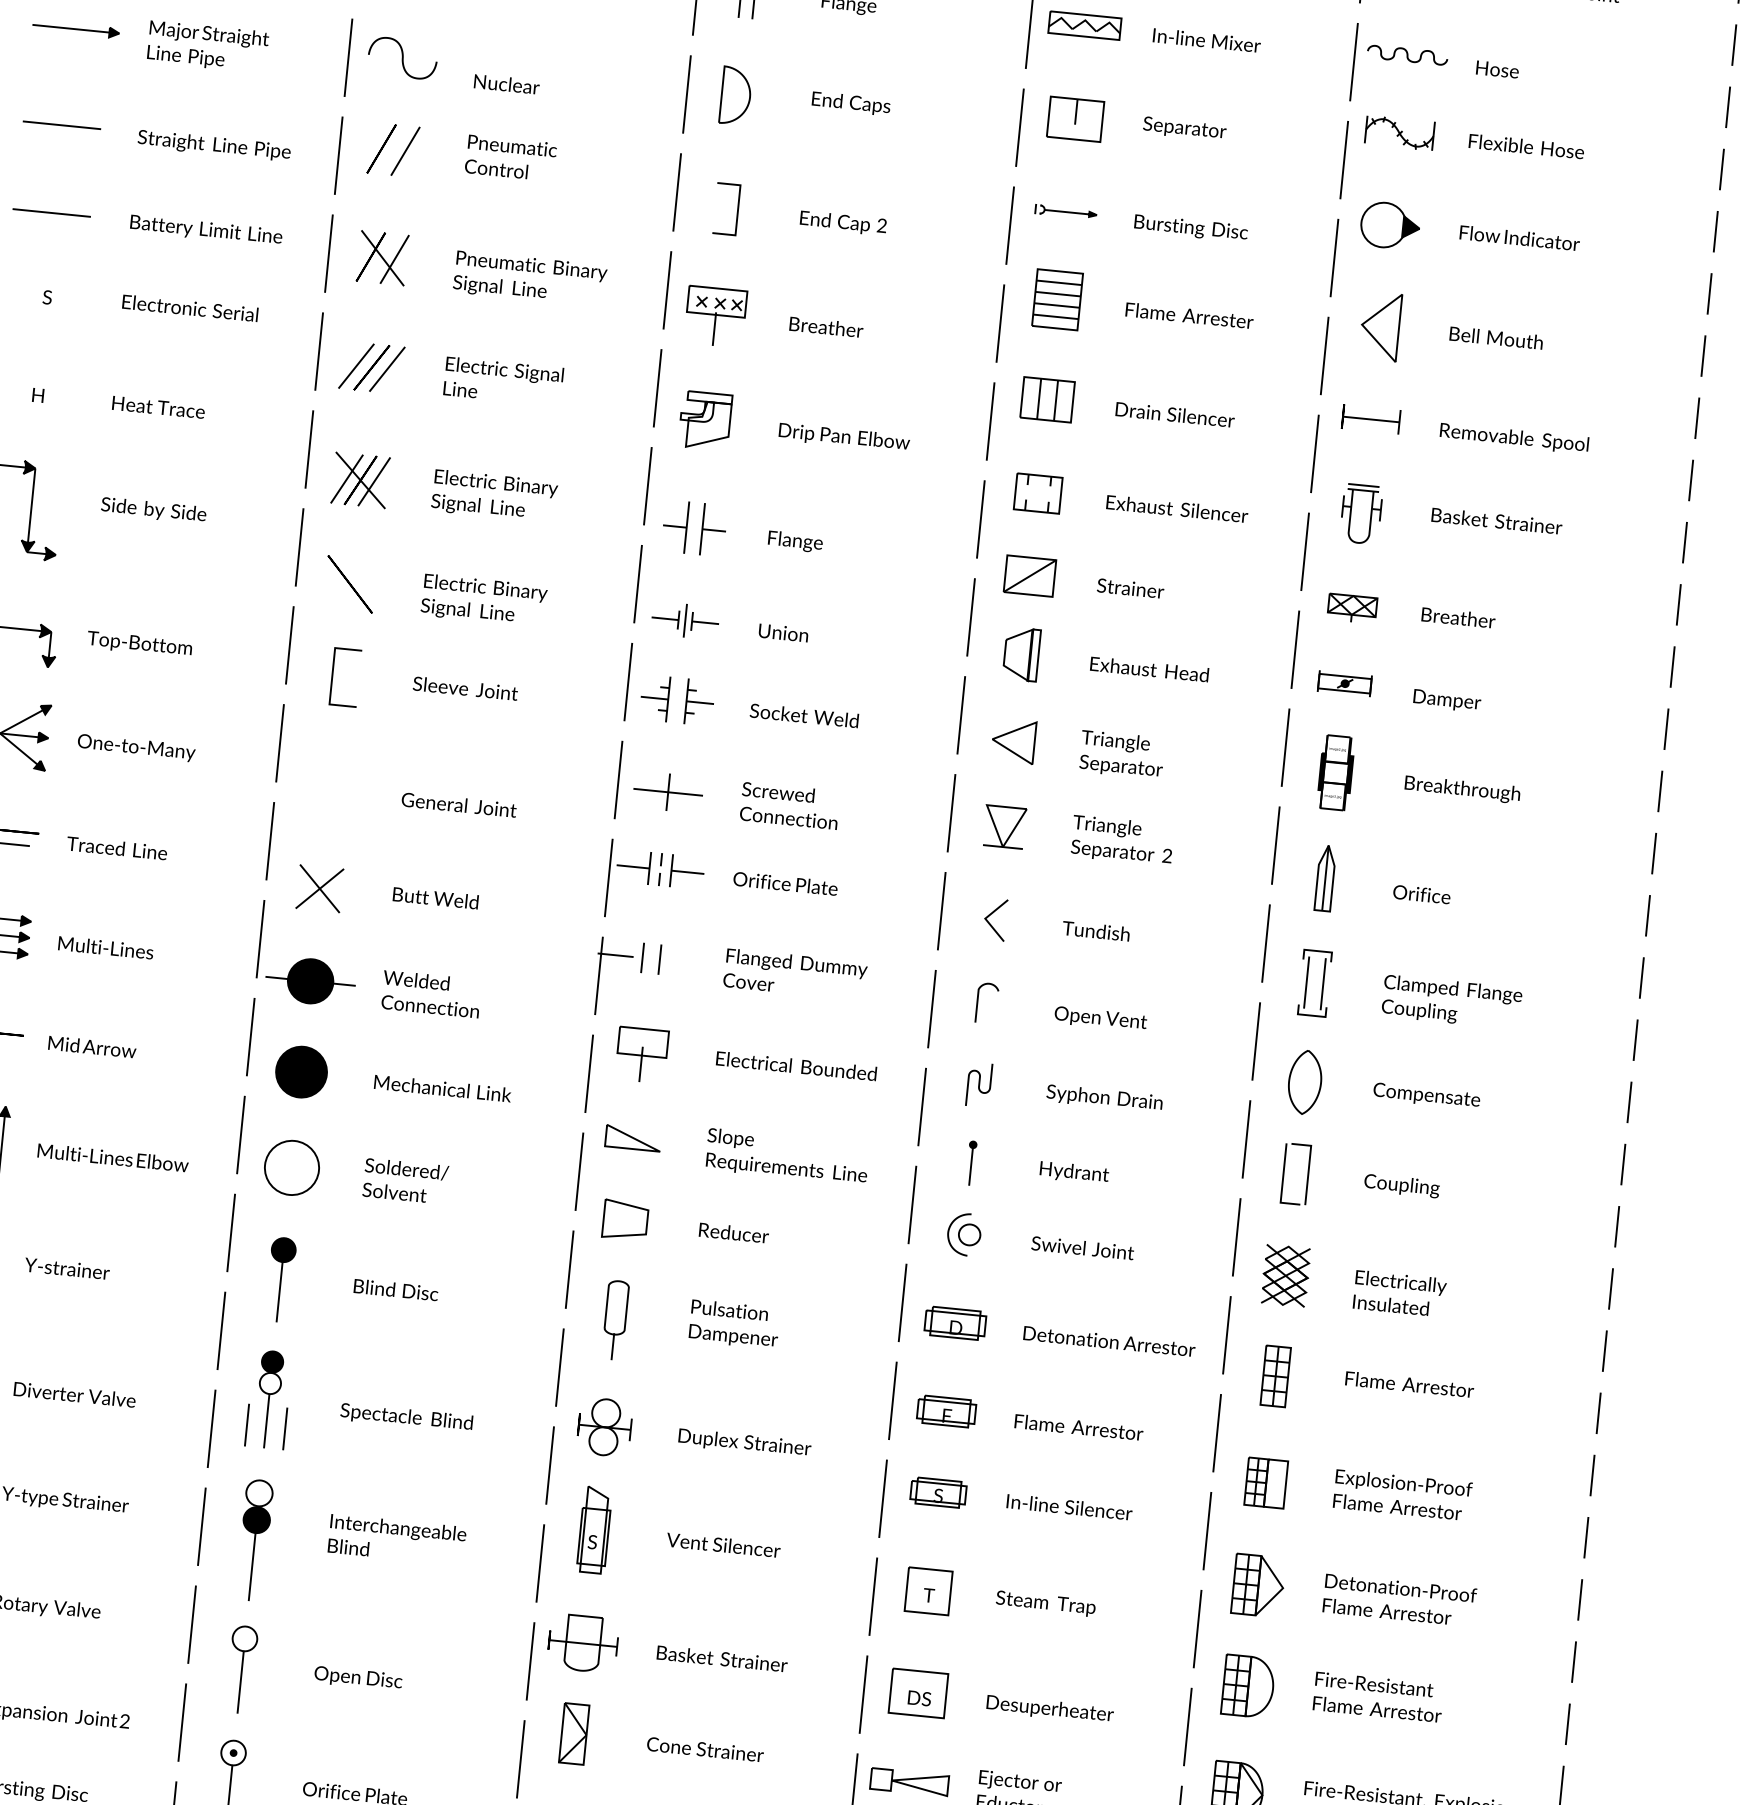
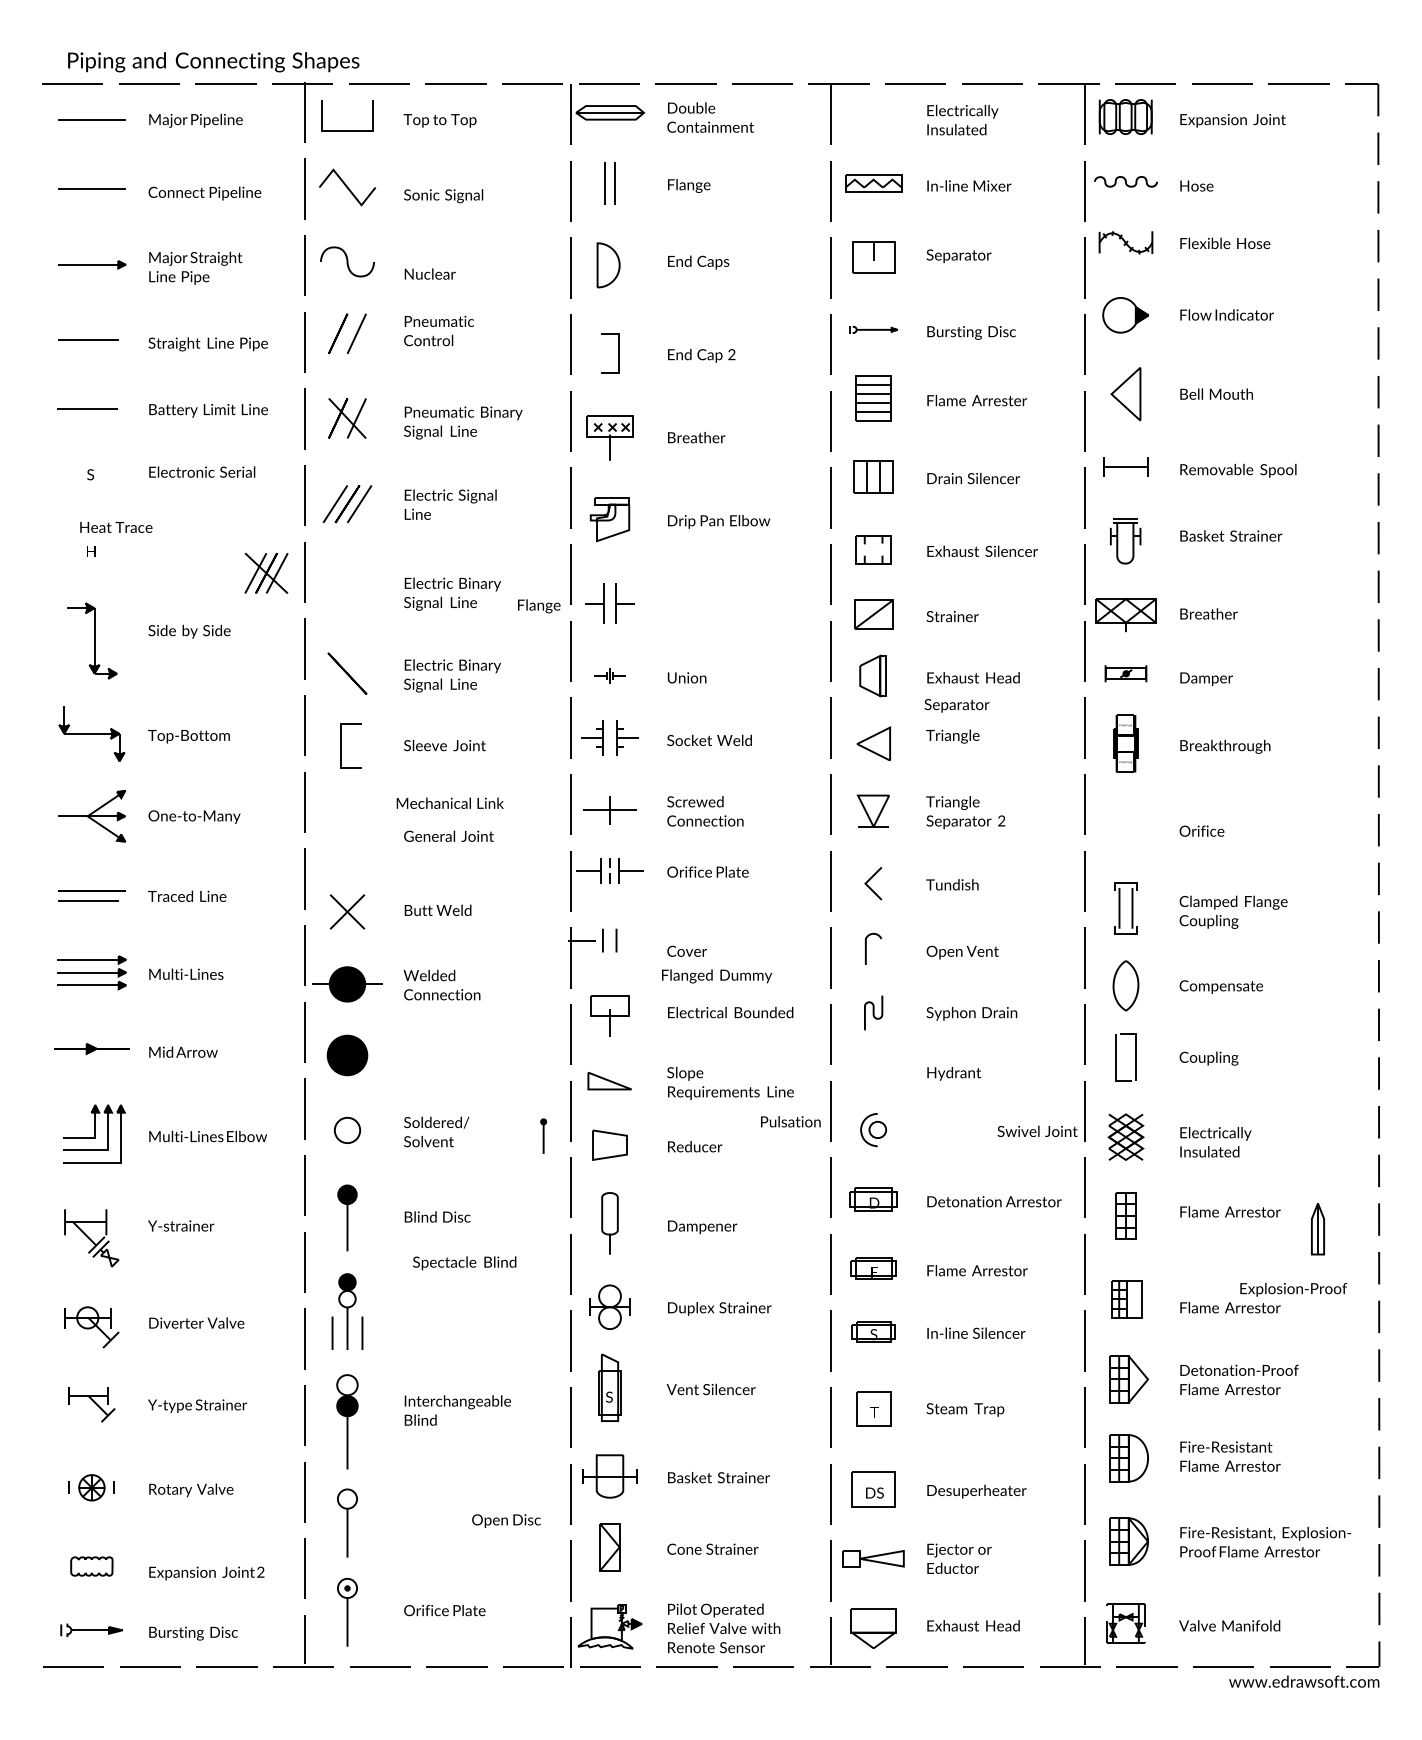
text: (158, 407) -> (116, 527), moved
part: (360, 479) -> (266, 572), moved
text: (795, 542) -> (539, 606), moved
part: (1351, 607) -> (1125, 614), size x1.6
part: (684, 620) -> (609, 675), size x0.6
text: (1120, 766) -> (956, 705), moved
part: (1324, 878) -> (1317, 1229), moved
text: (796, 964) -> (716, 976), moved
text: (441, 1087) -> (449, 802), moved
part: (971, 1162) -> (543, 1135), moved
circle: (291, 1167) -> (347, 1130), size x0.6
text: (1082, 1246) -> (1037, 1130), moved
text: (729, 1309) -> (790, 1121), moved
text: (406, 1418) -> (464, 1263), moved
text: (1403, 1484) -> (1293, 1289), moved
text: (358, 1677) -> (506, 1520), moved

